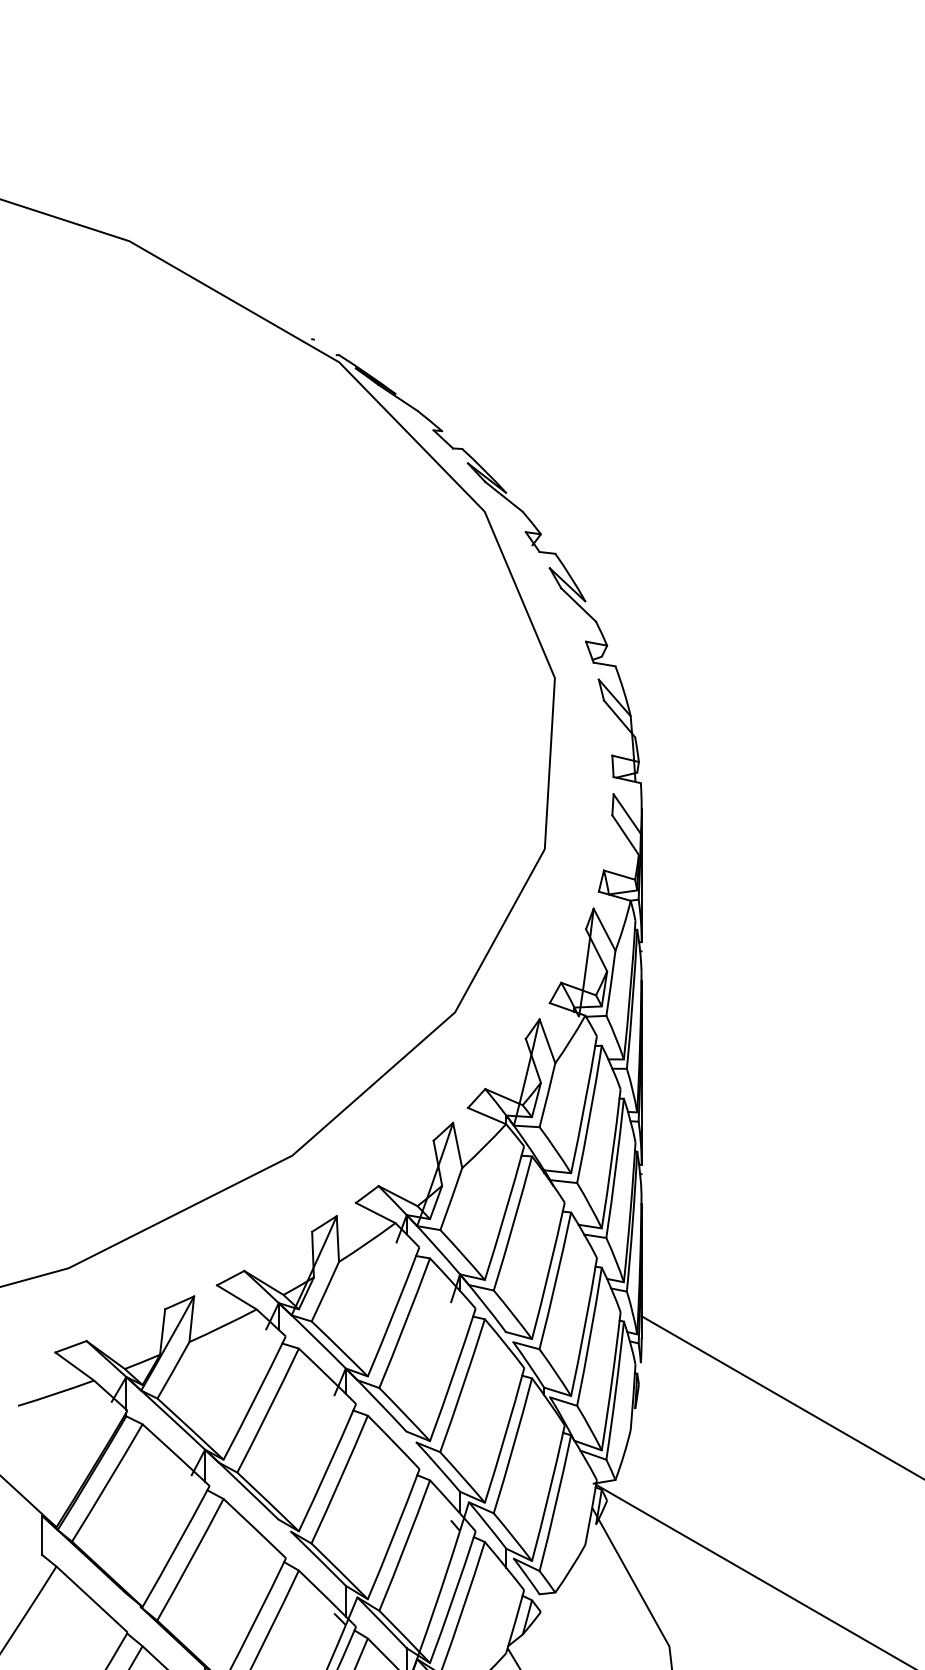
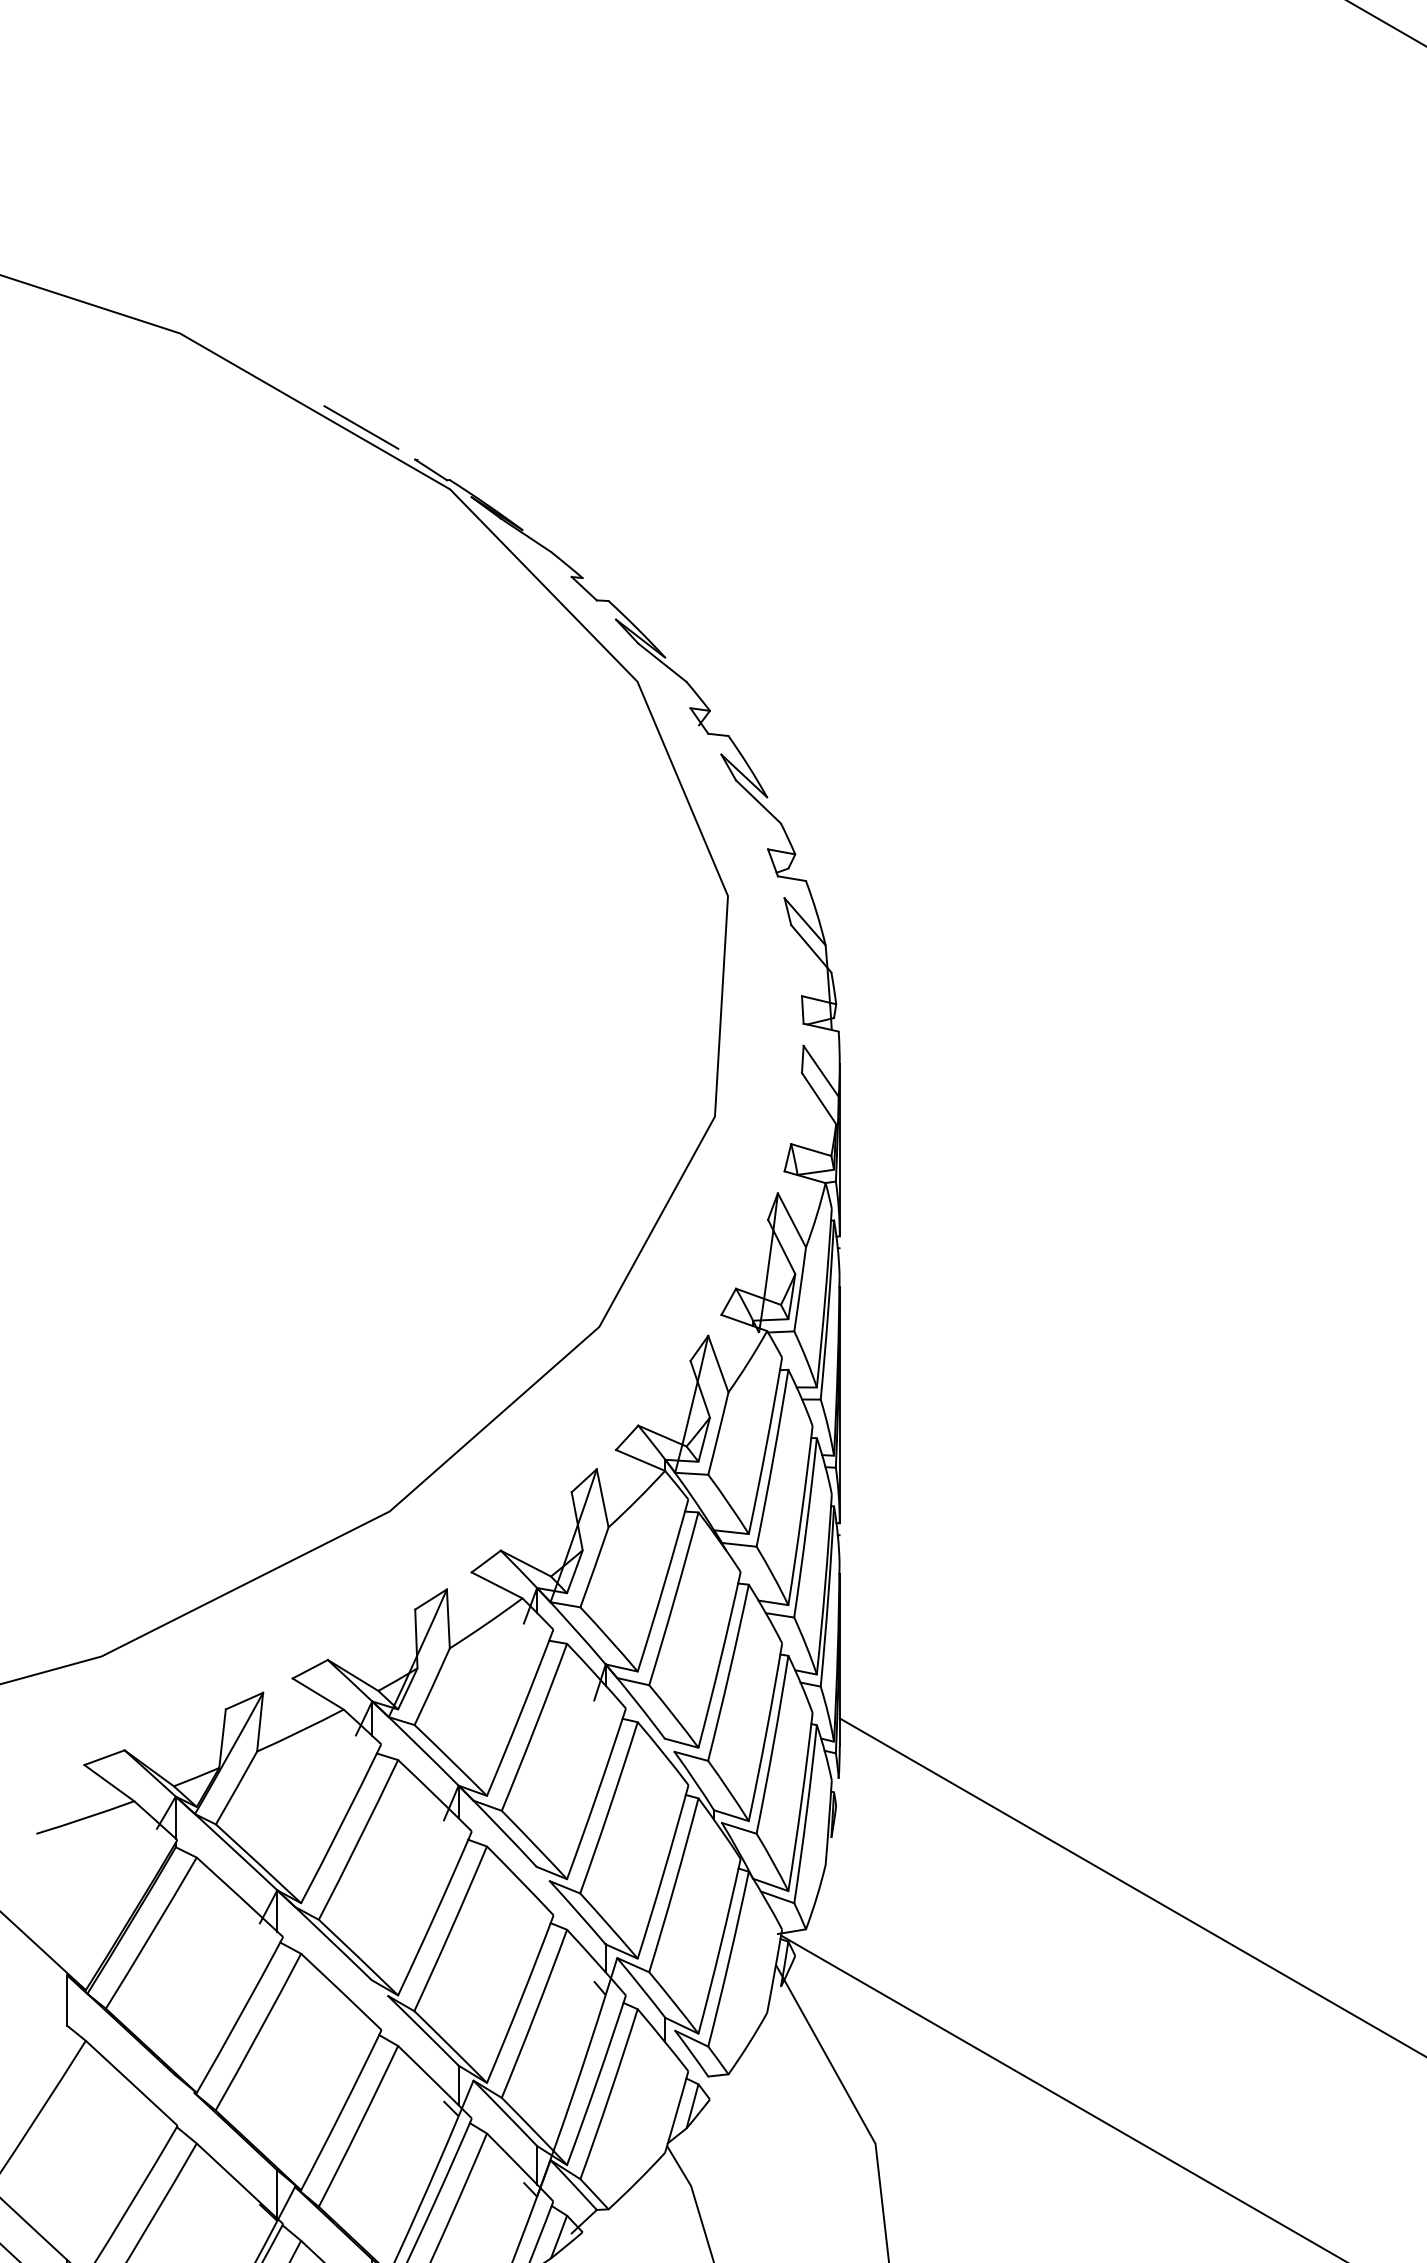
line: (270, 314) -> (361, 427), added
line: (324, 346) -> (430, 469), added

